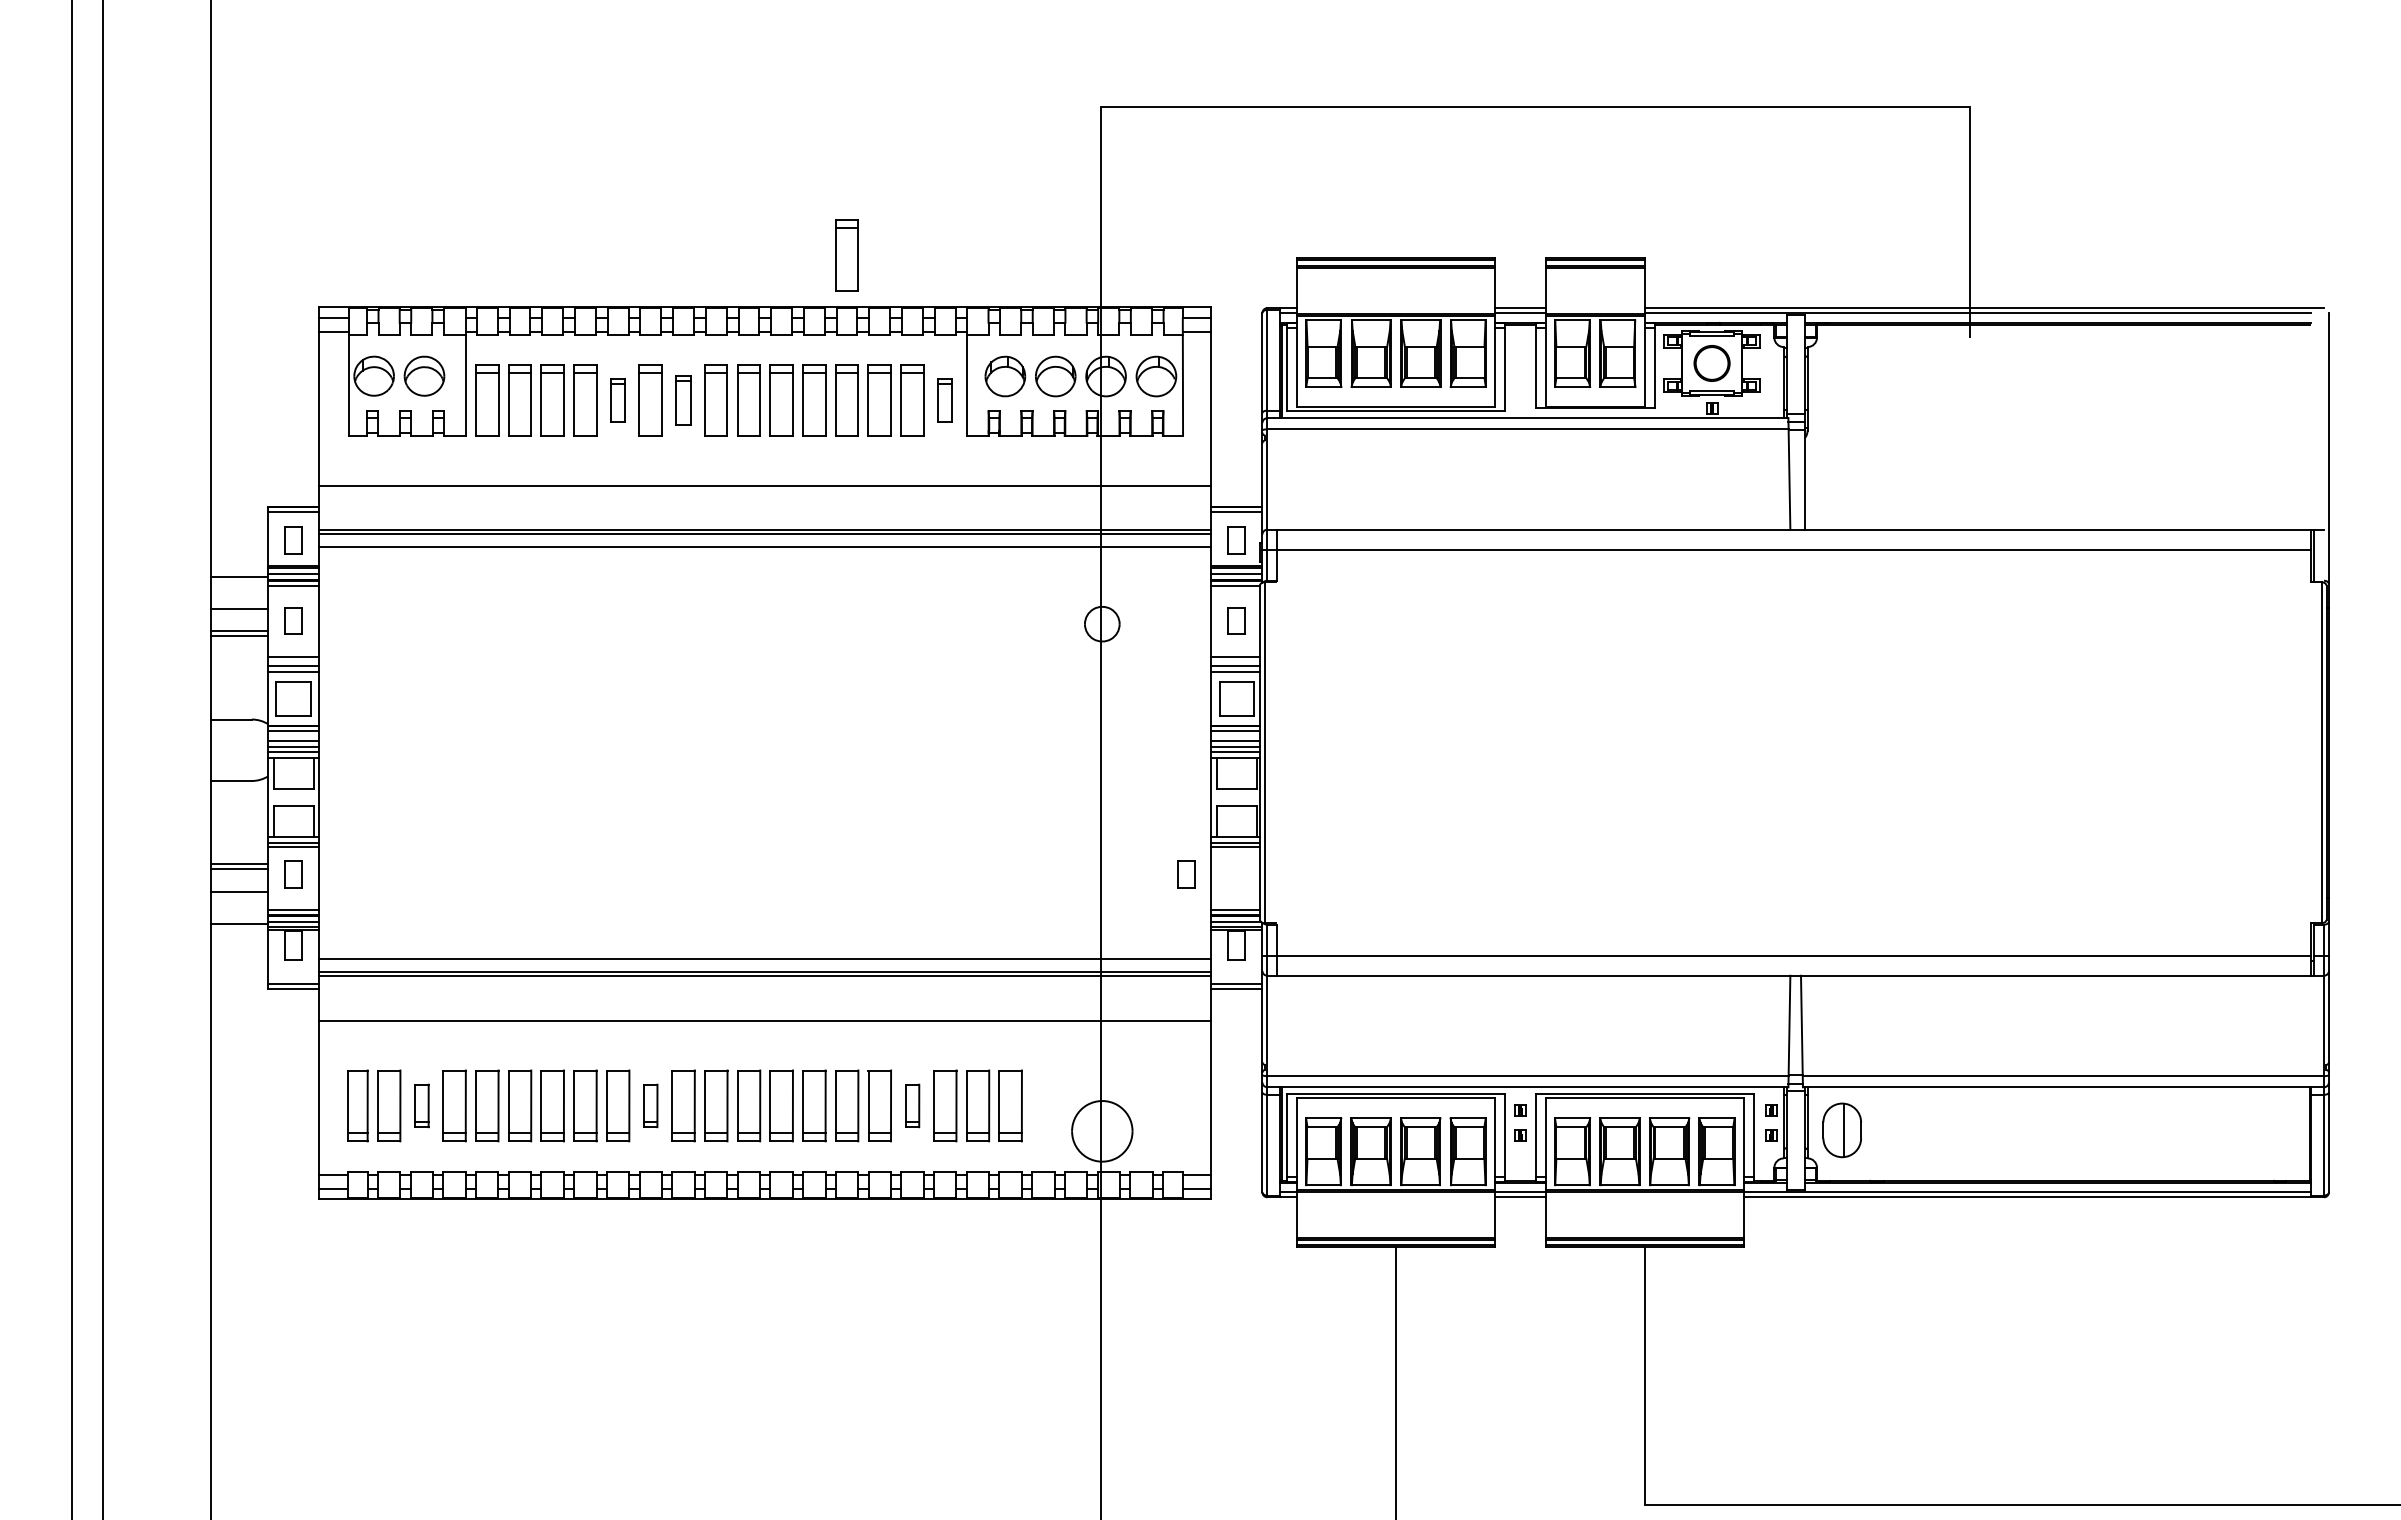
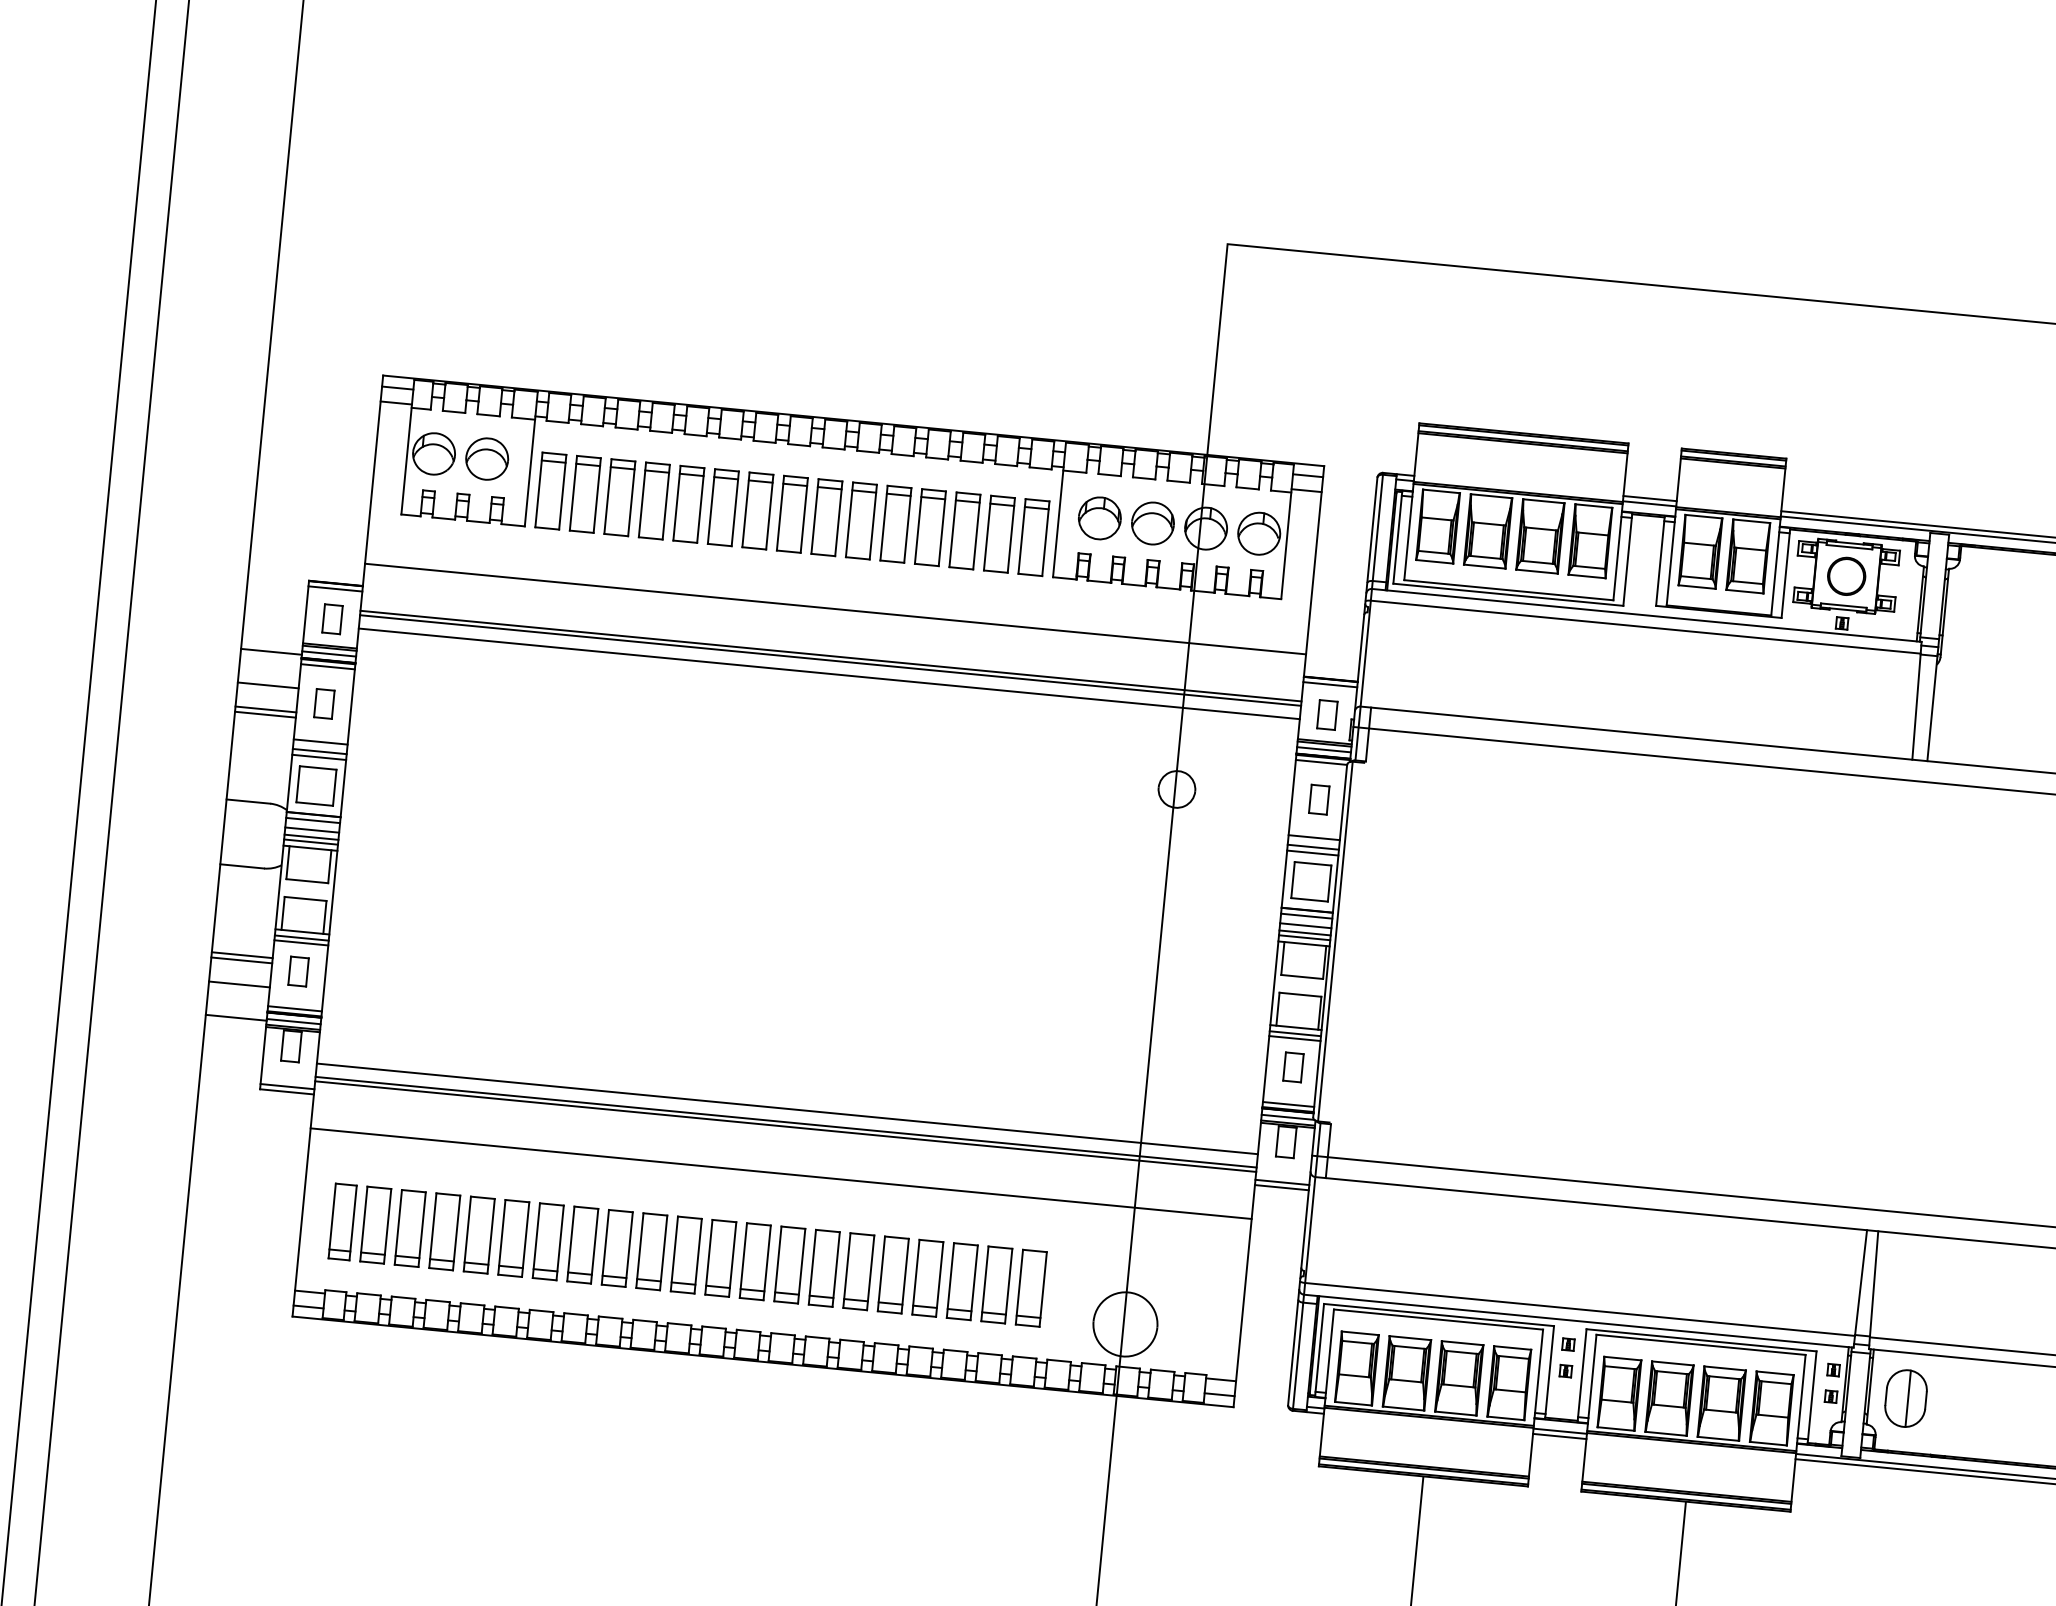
part: (846, 255) -> (944, 374), removed
part: (617, 400) -> (688, 504), size x1.67
part: (683, 400) -> (757, 510), size x1.43
part: (944, 400) -> (1033, 537), size x1.67
part: (1186, 874) -> (1293, 1067), moved
part: (421, 1105) -> (409, 1228), size x1.67
part: (650, 1105) -> (651, 1251), size x1.67
part: (912, 1105) -> (927, 1277), size x1.67

